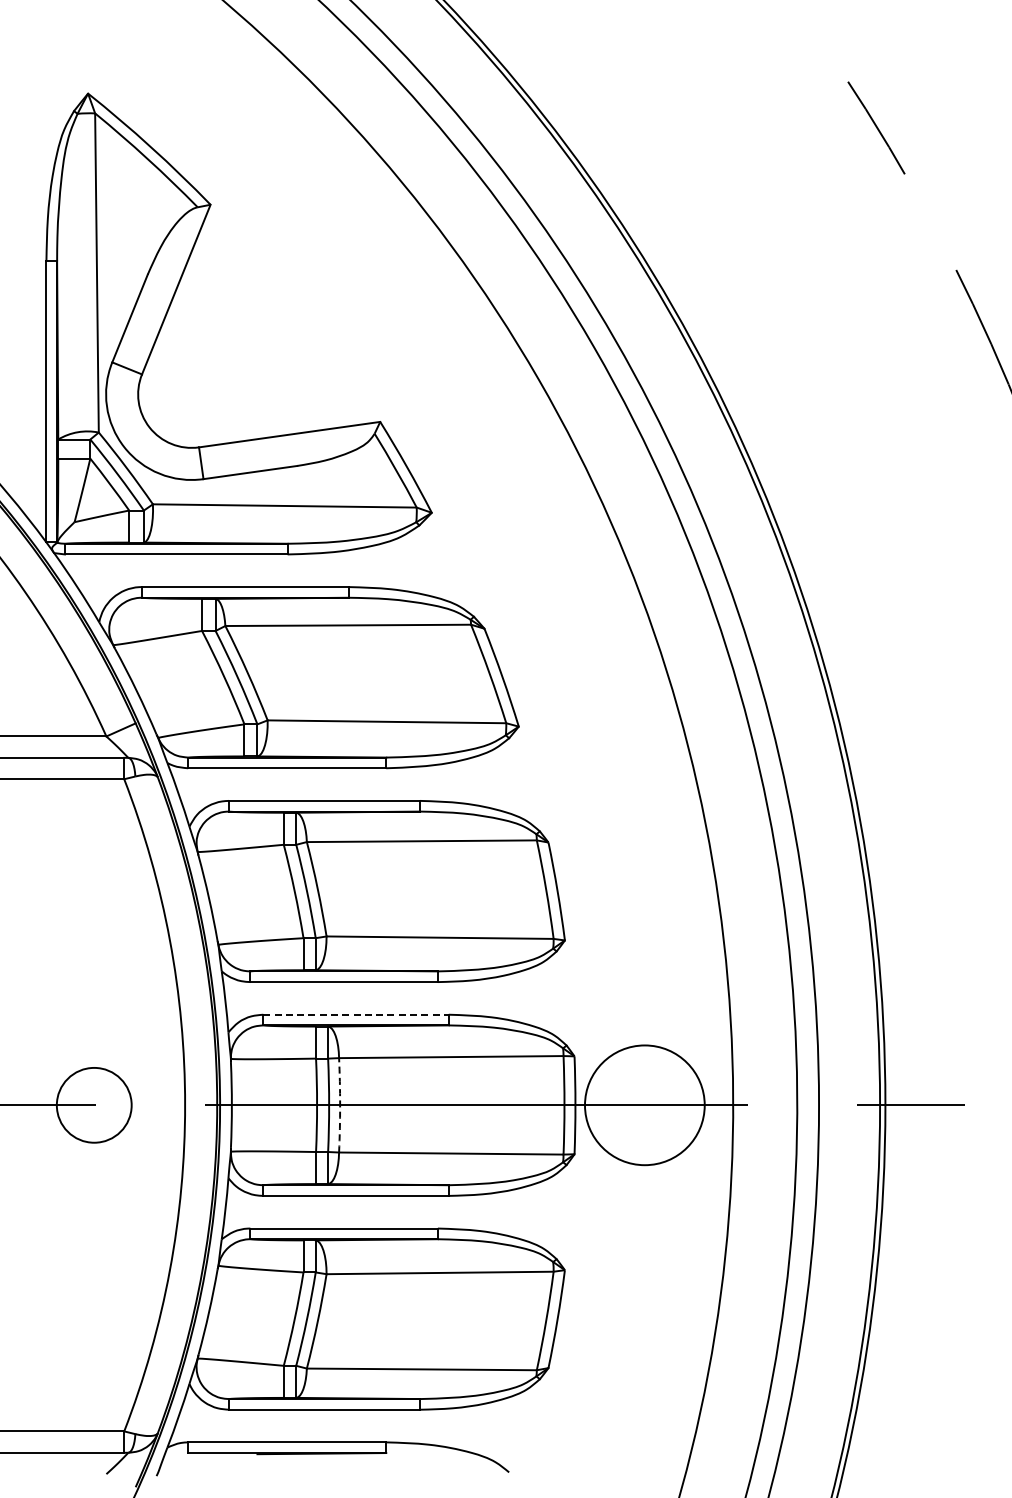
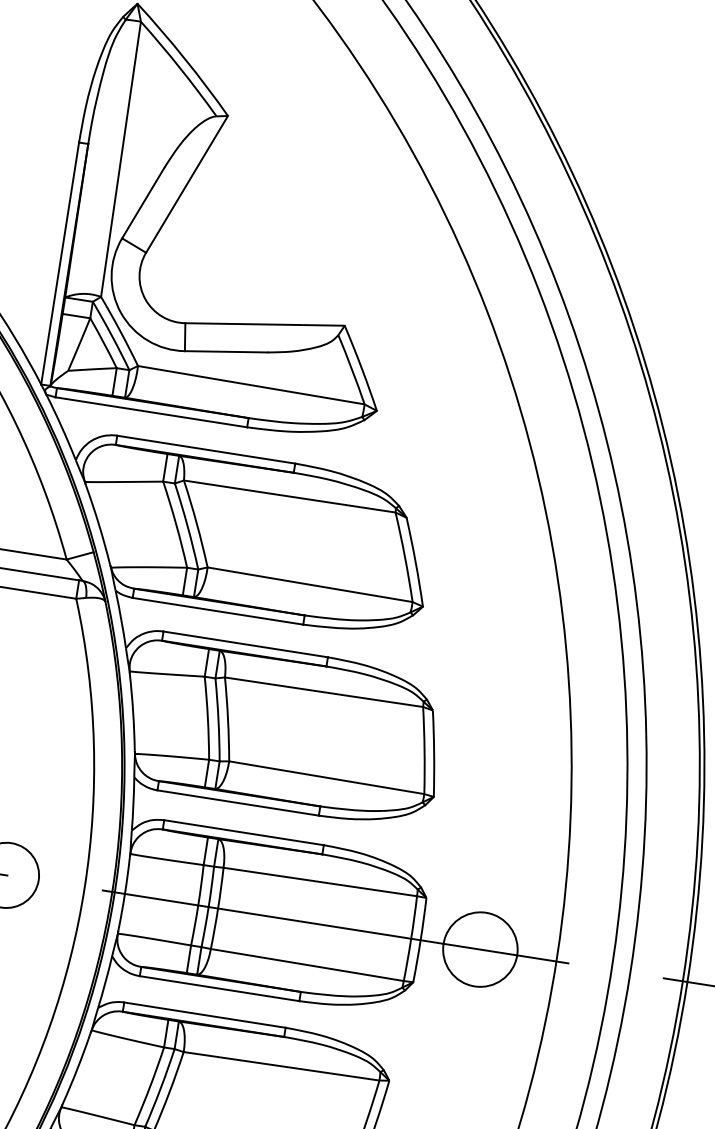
line: (356, 1014) -> (244, 832), dashed -> solid
arc: (340, 1105) -> (218, 908), dashed -> solid
circle: (644, 1105) -> (480, 949), size x0.71

